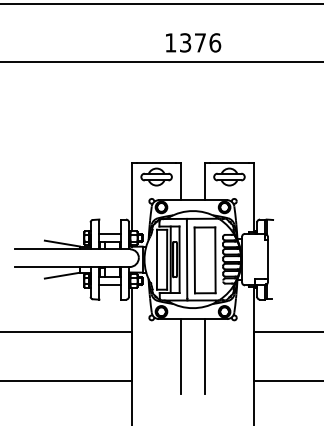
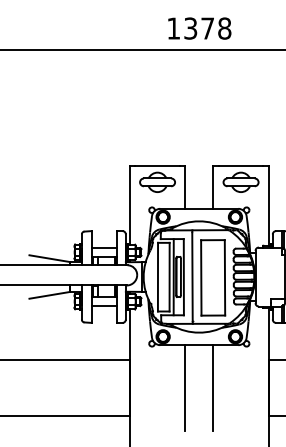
text: (215, 42) -> (225, 28), 1376 -> 1378

